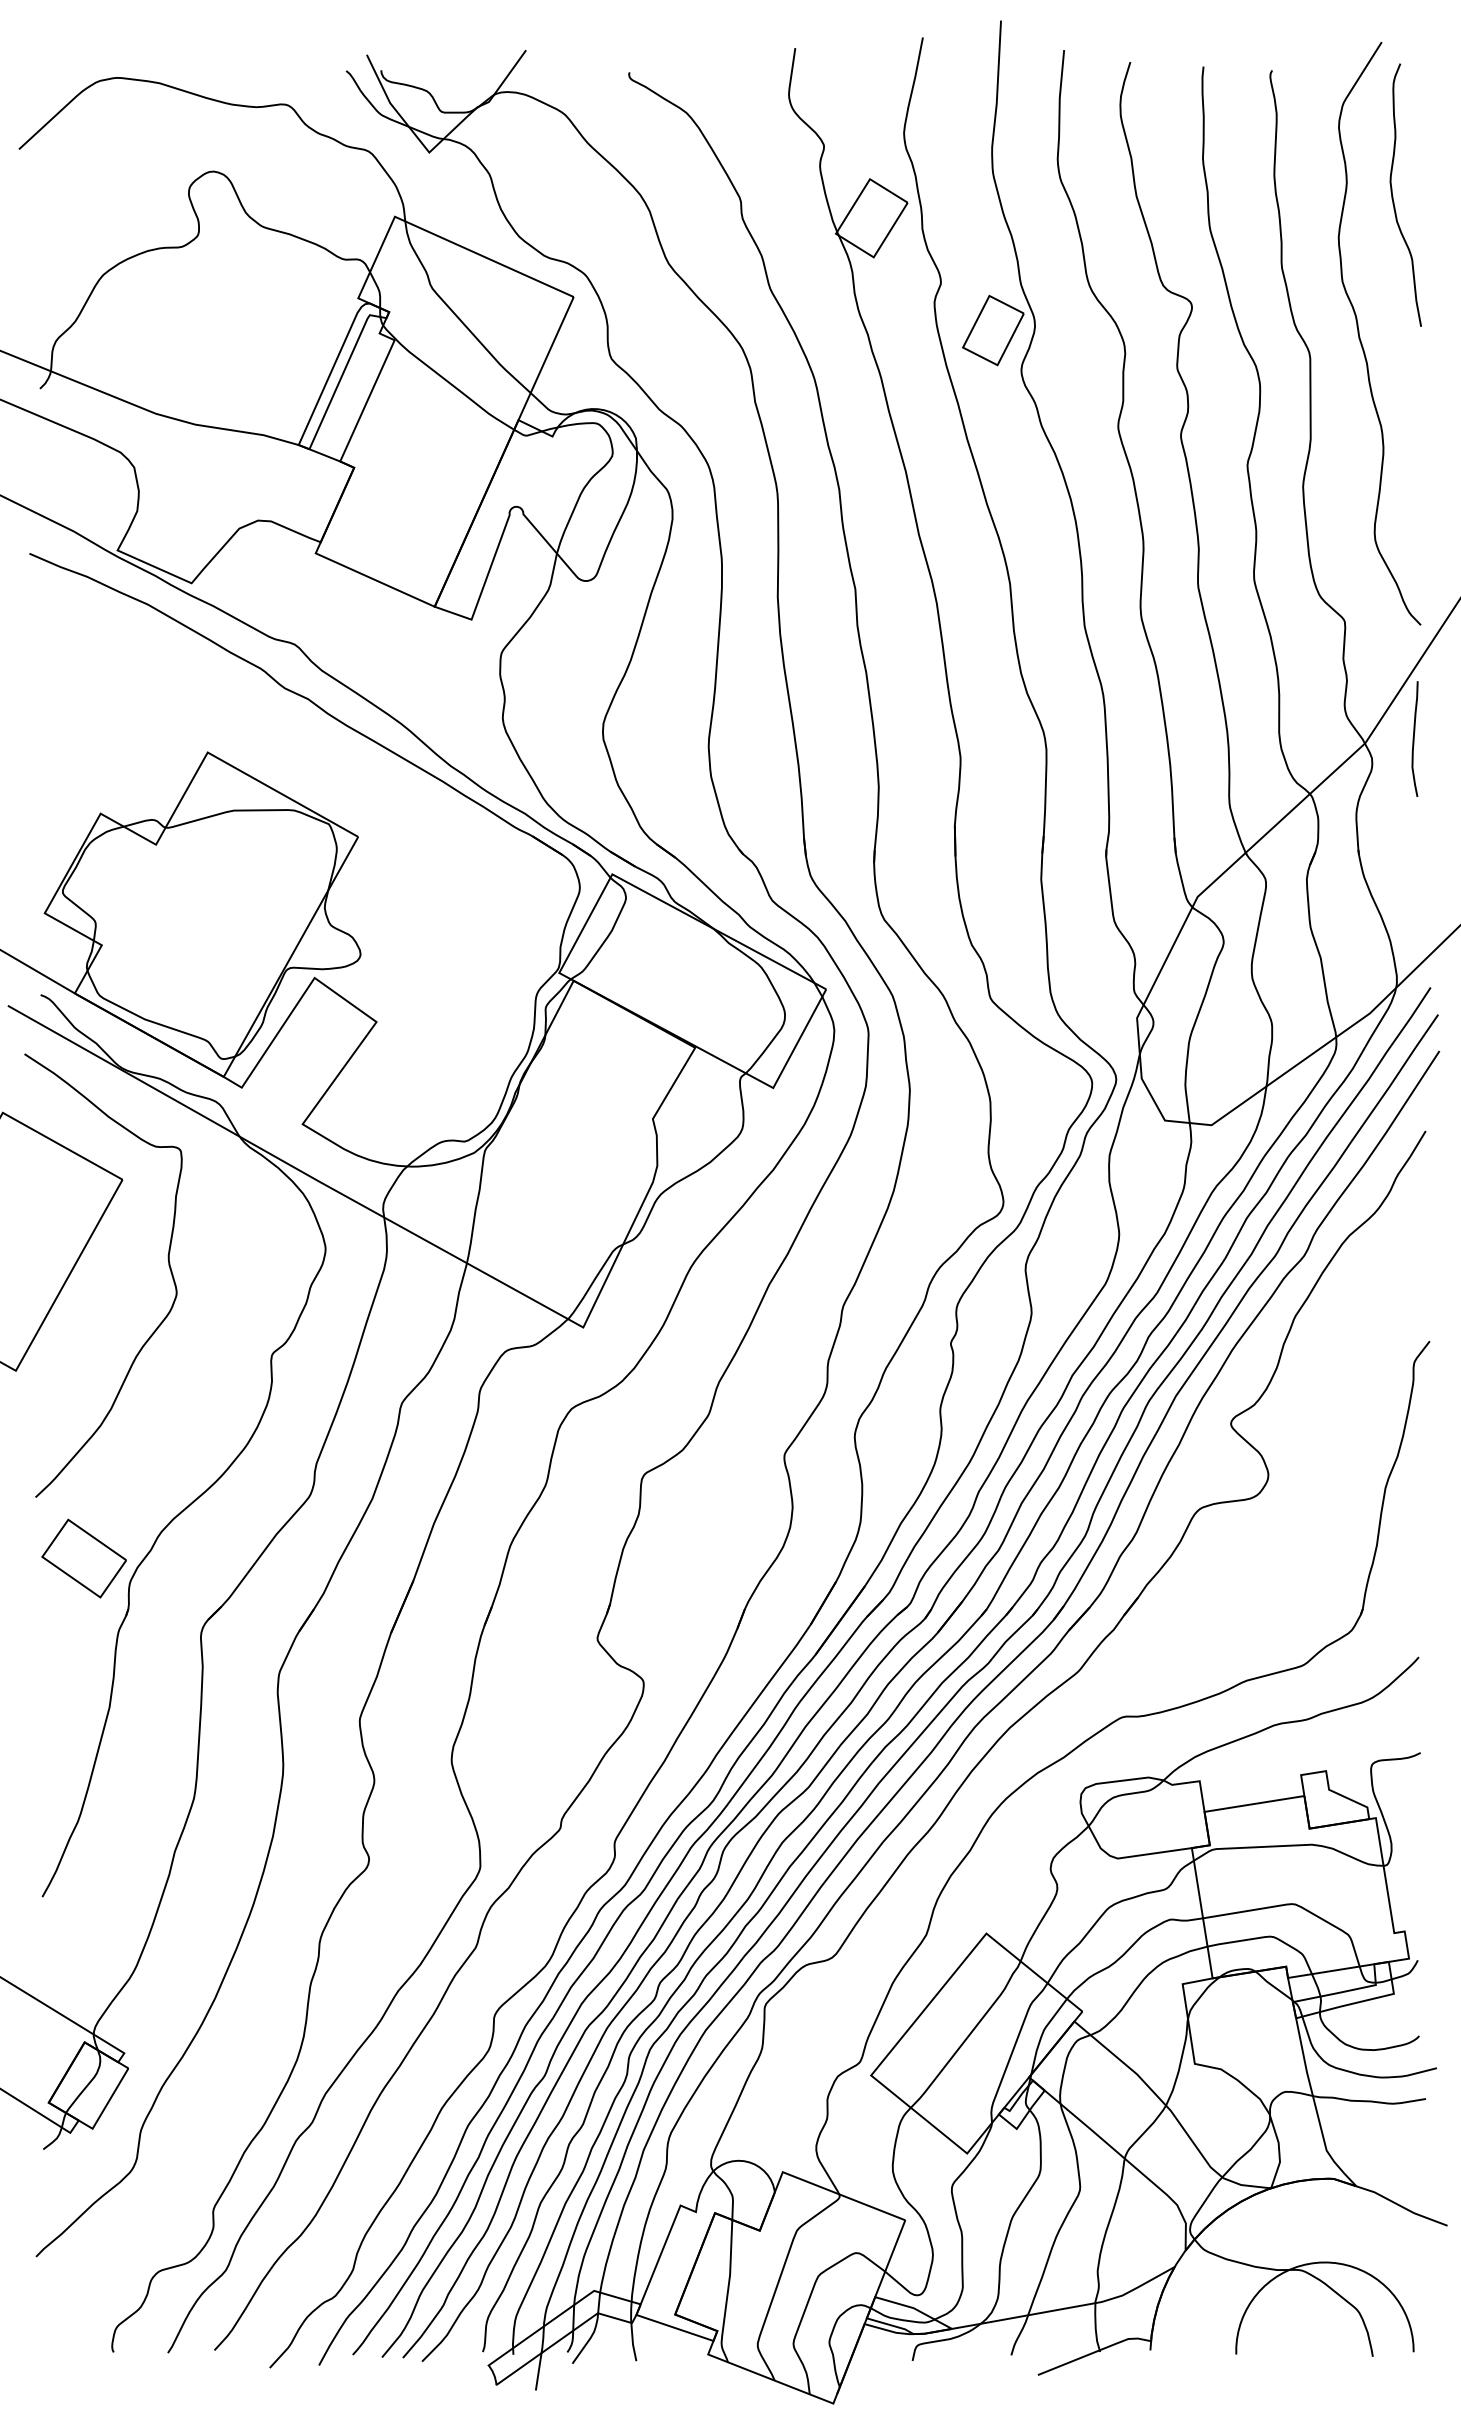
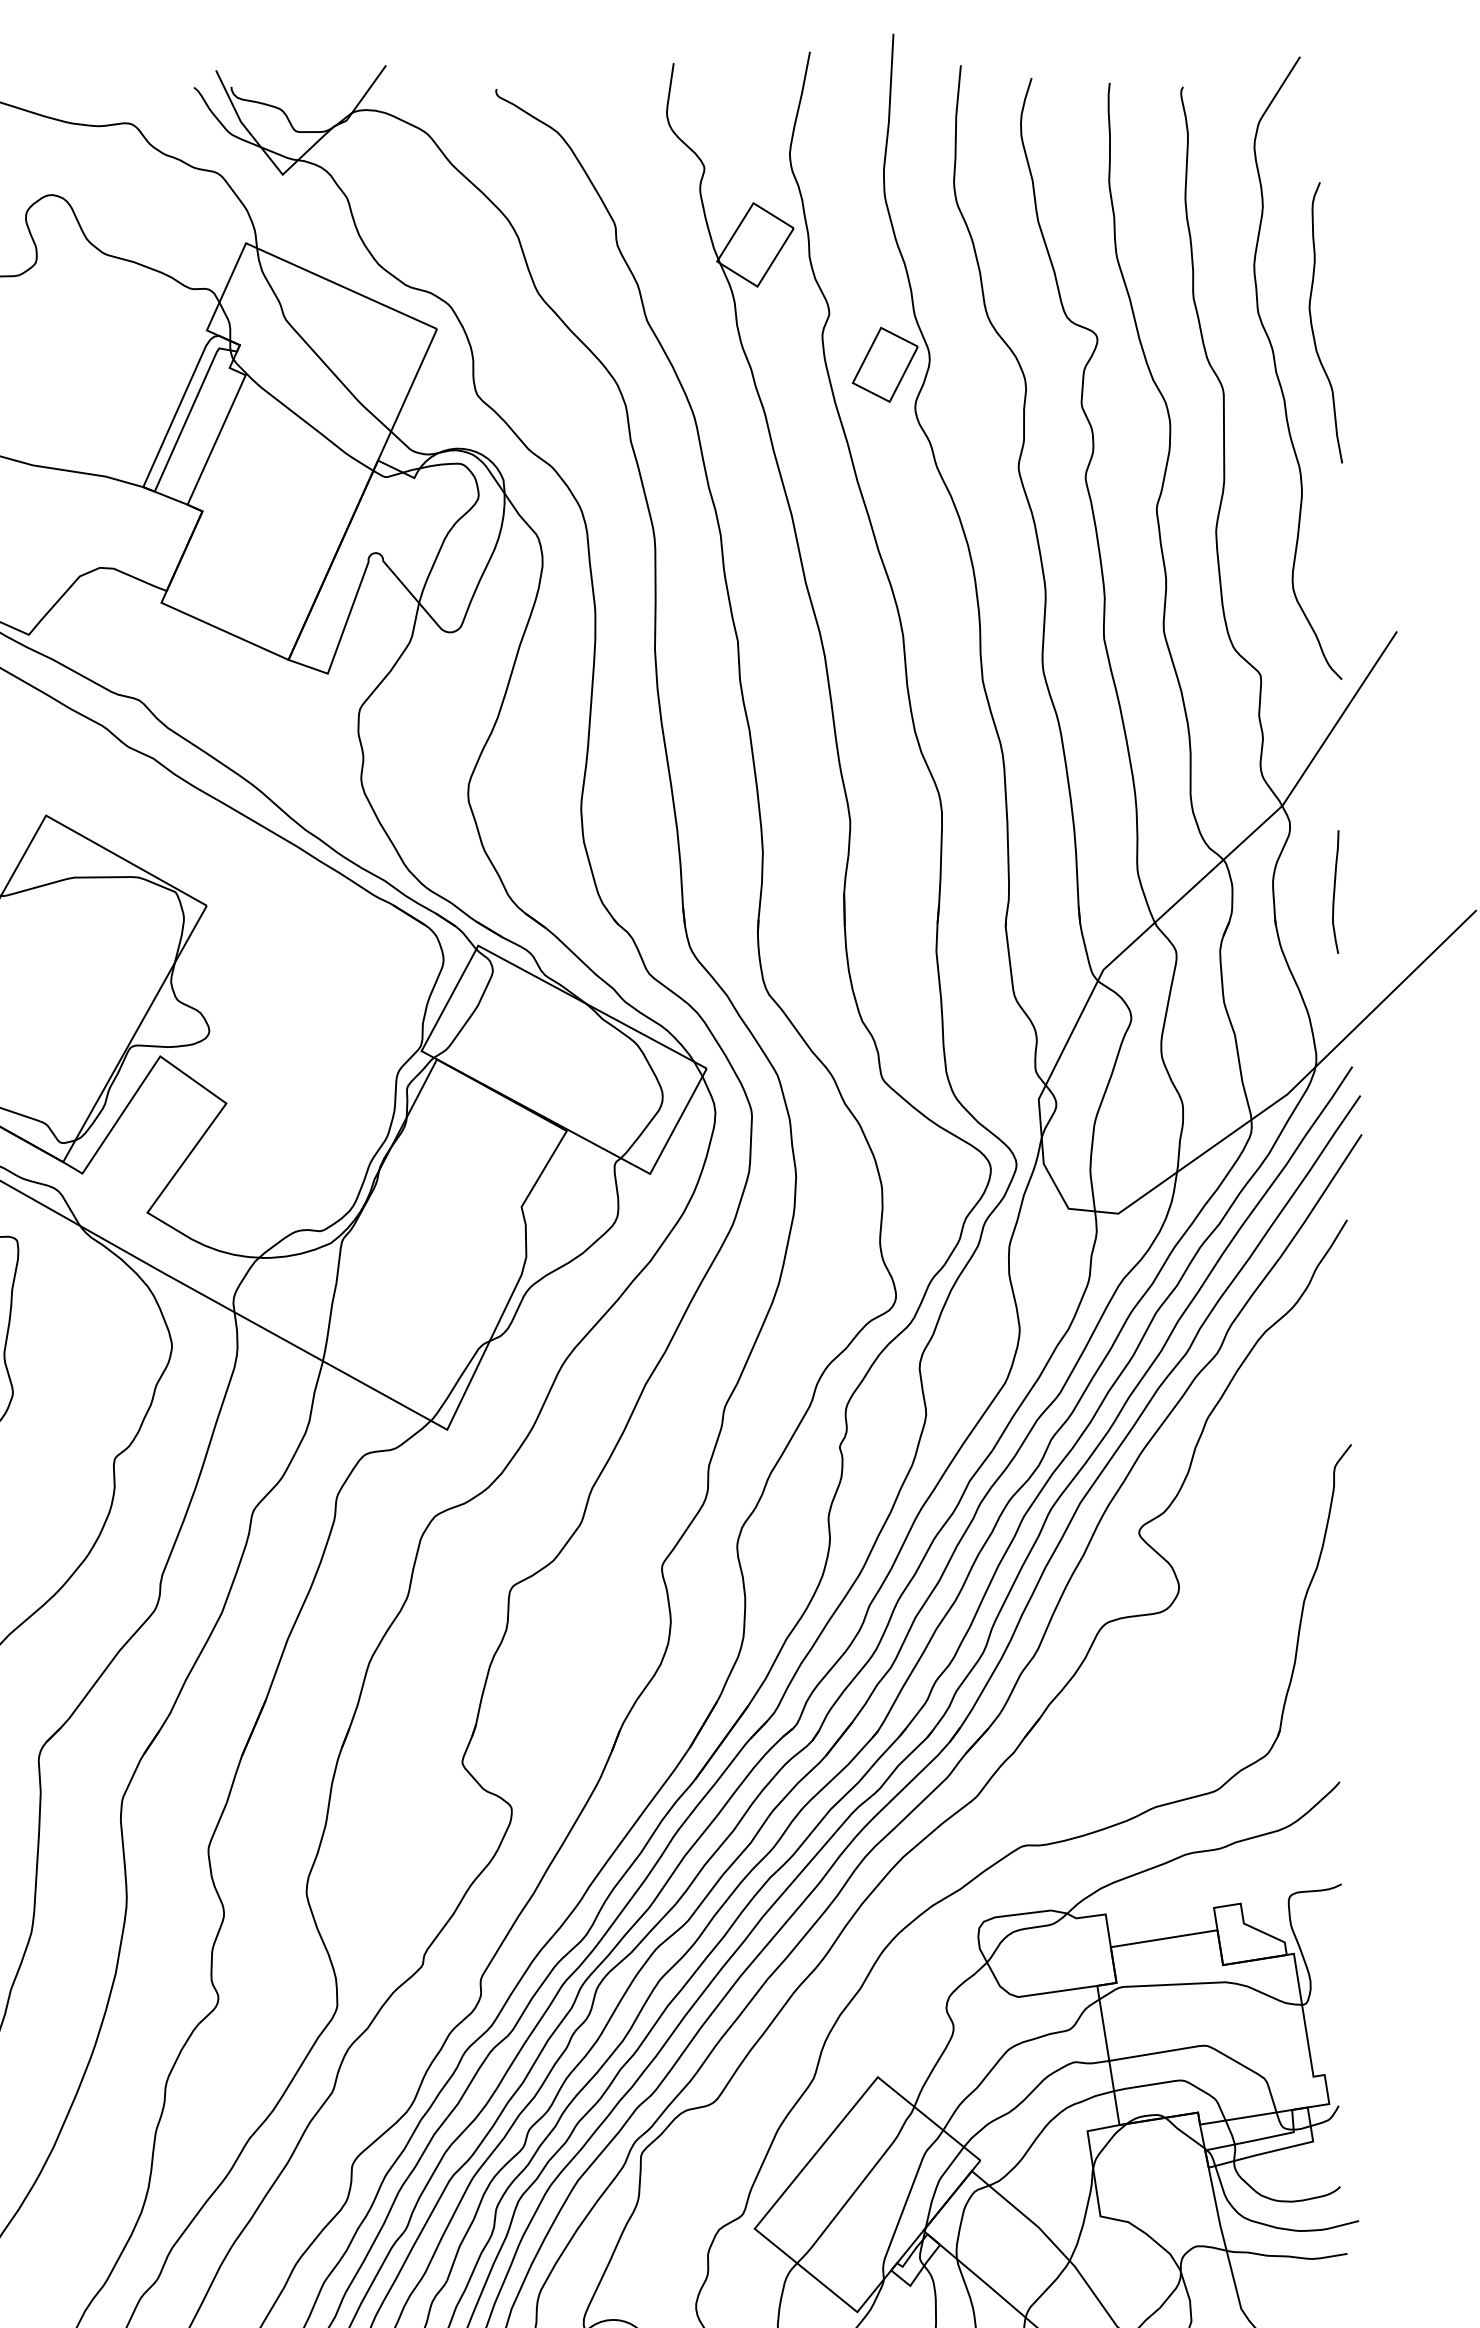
curve: (1393, 195) -> (1312, 323), moved
curve: (1414, 738) -> (1335, 891), moved

